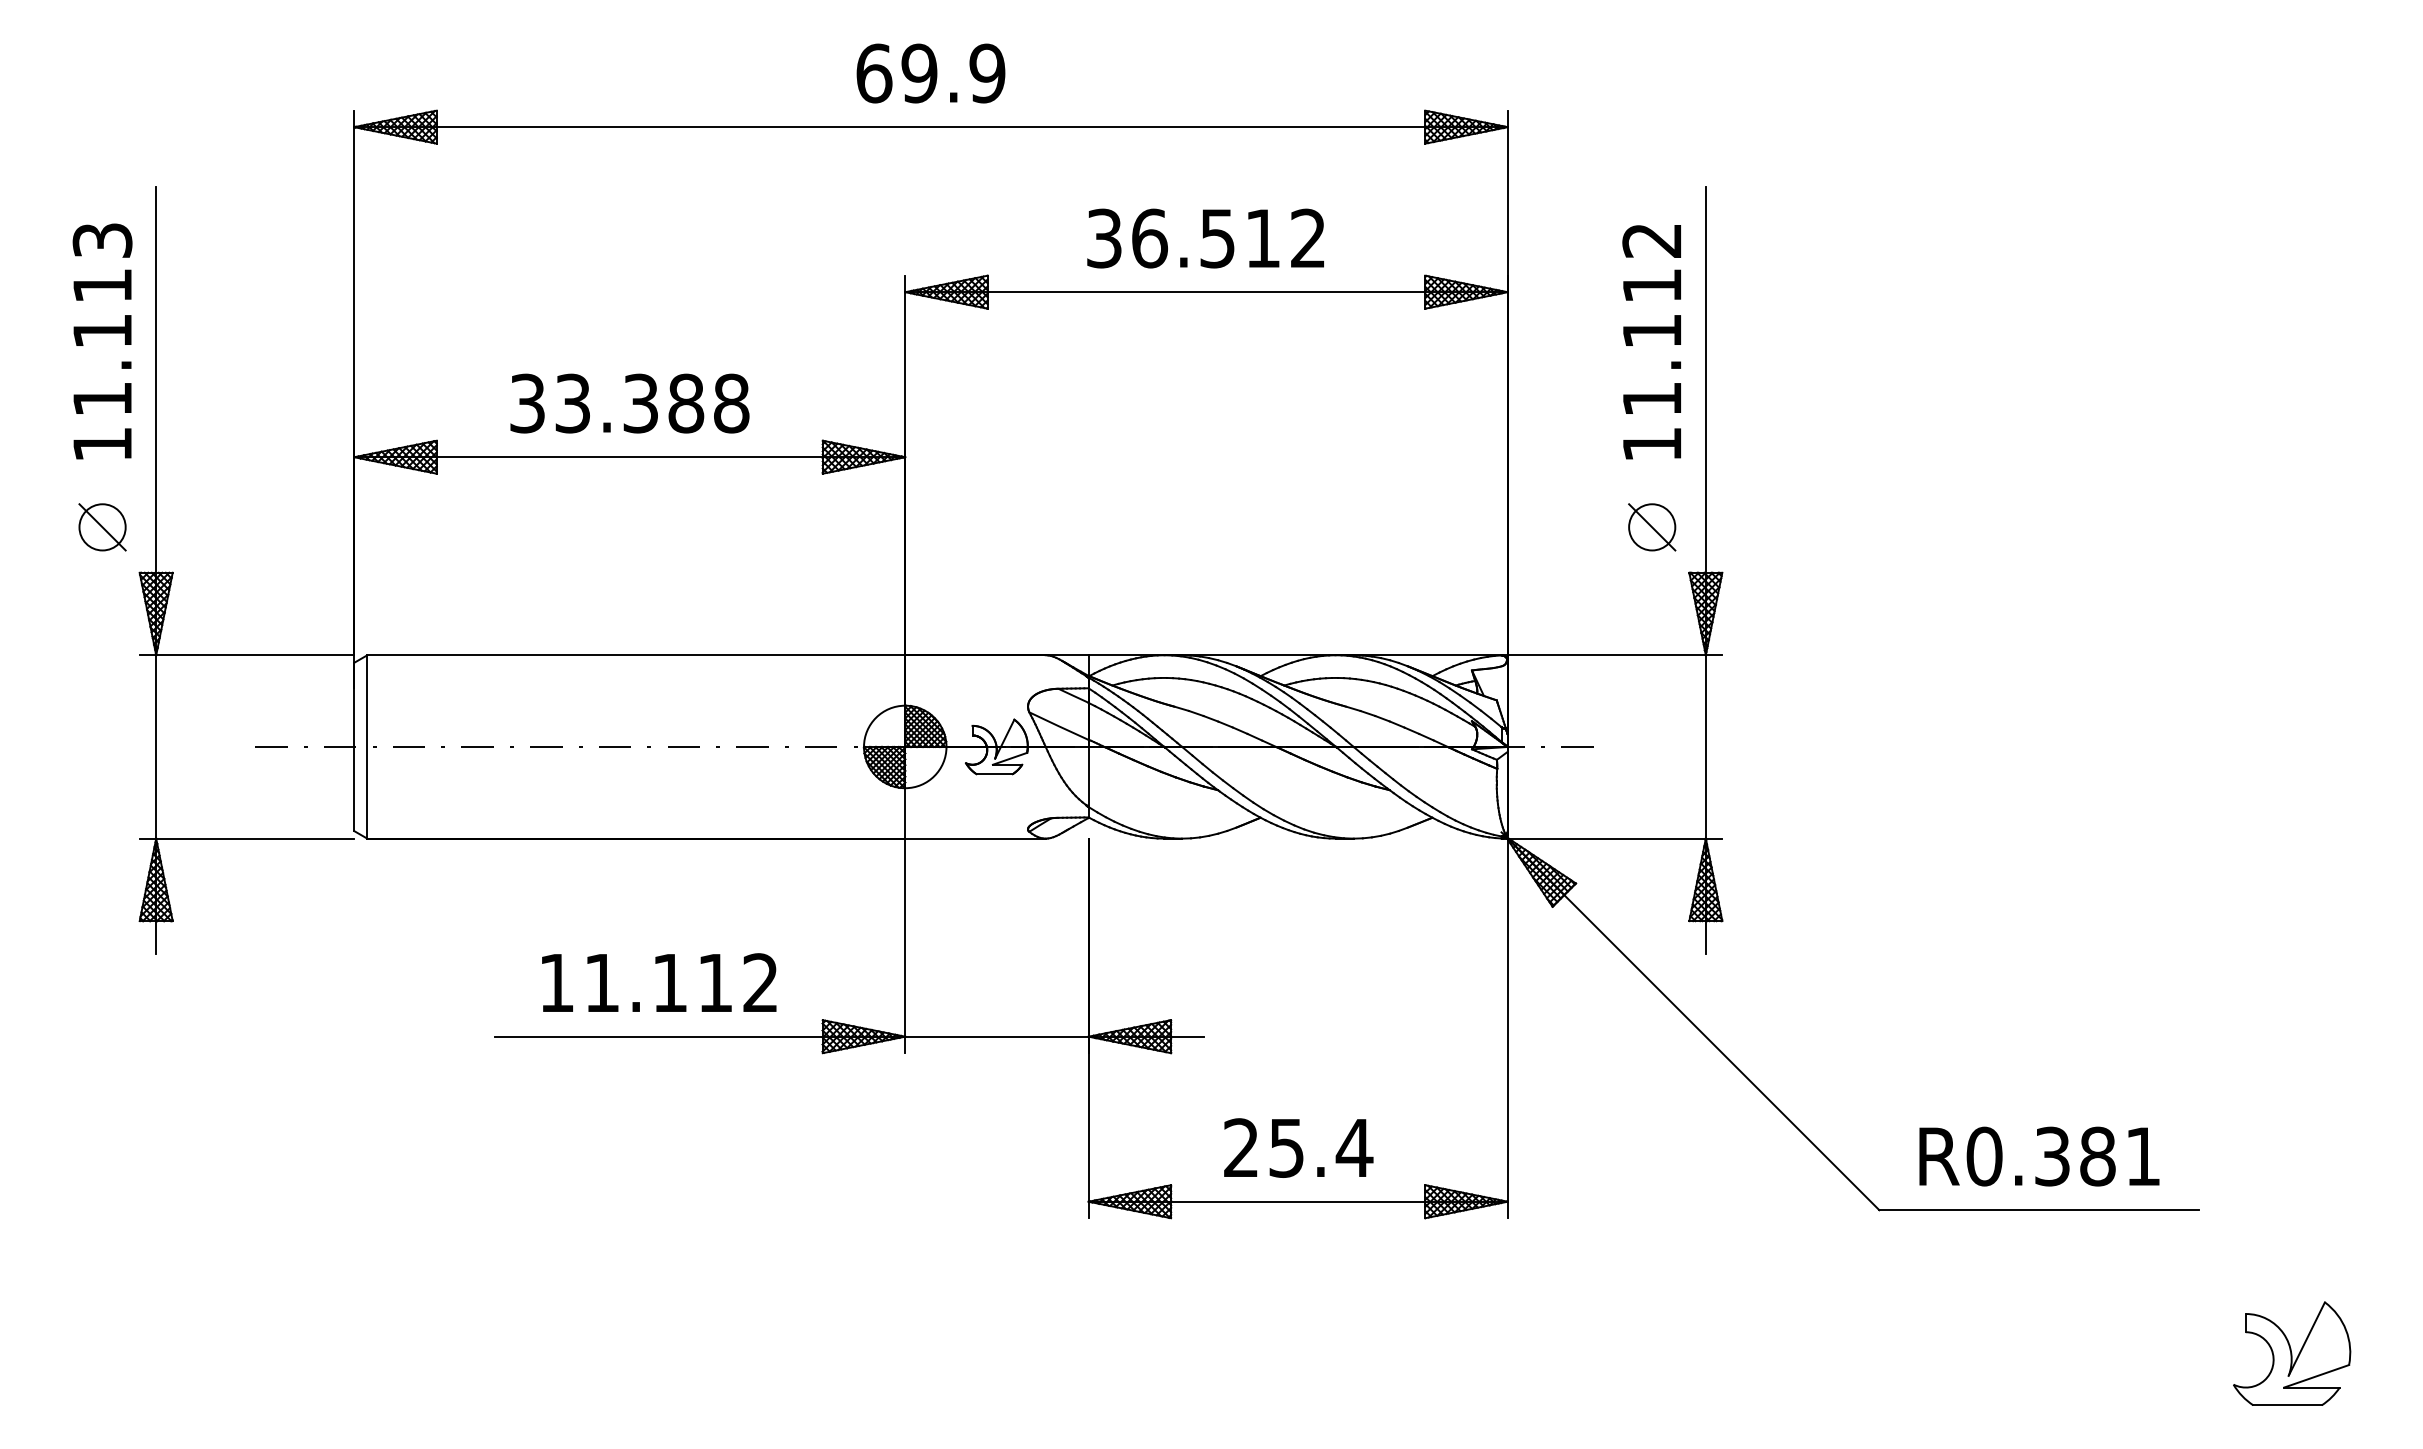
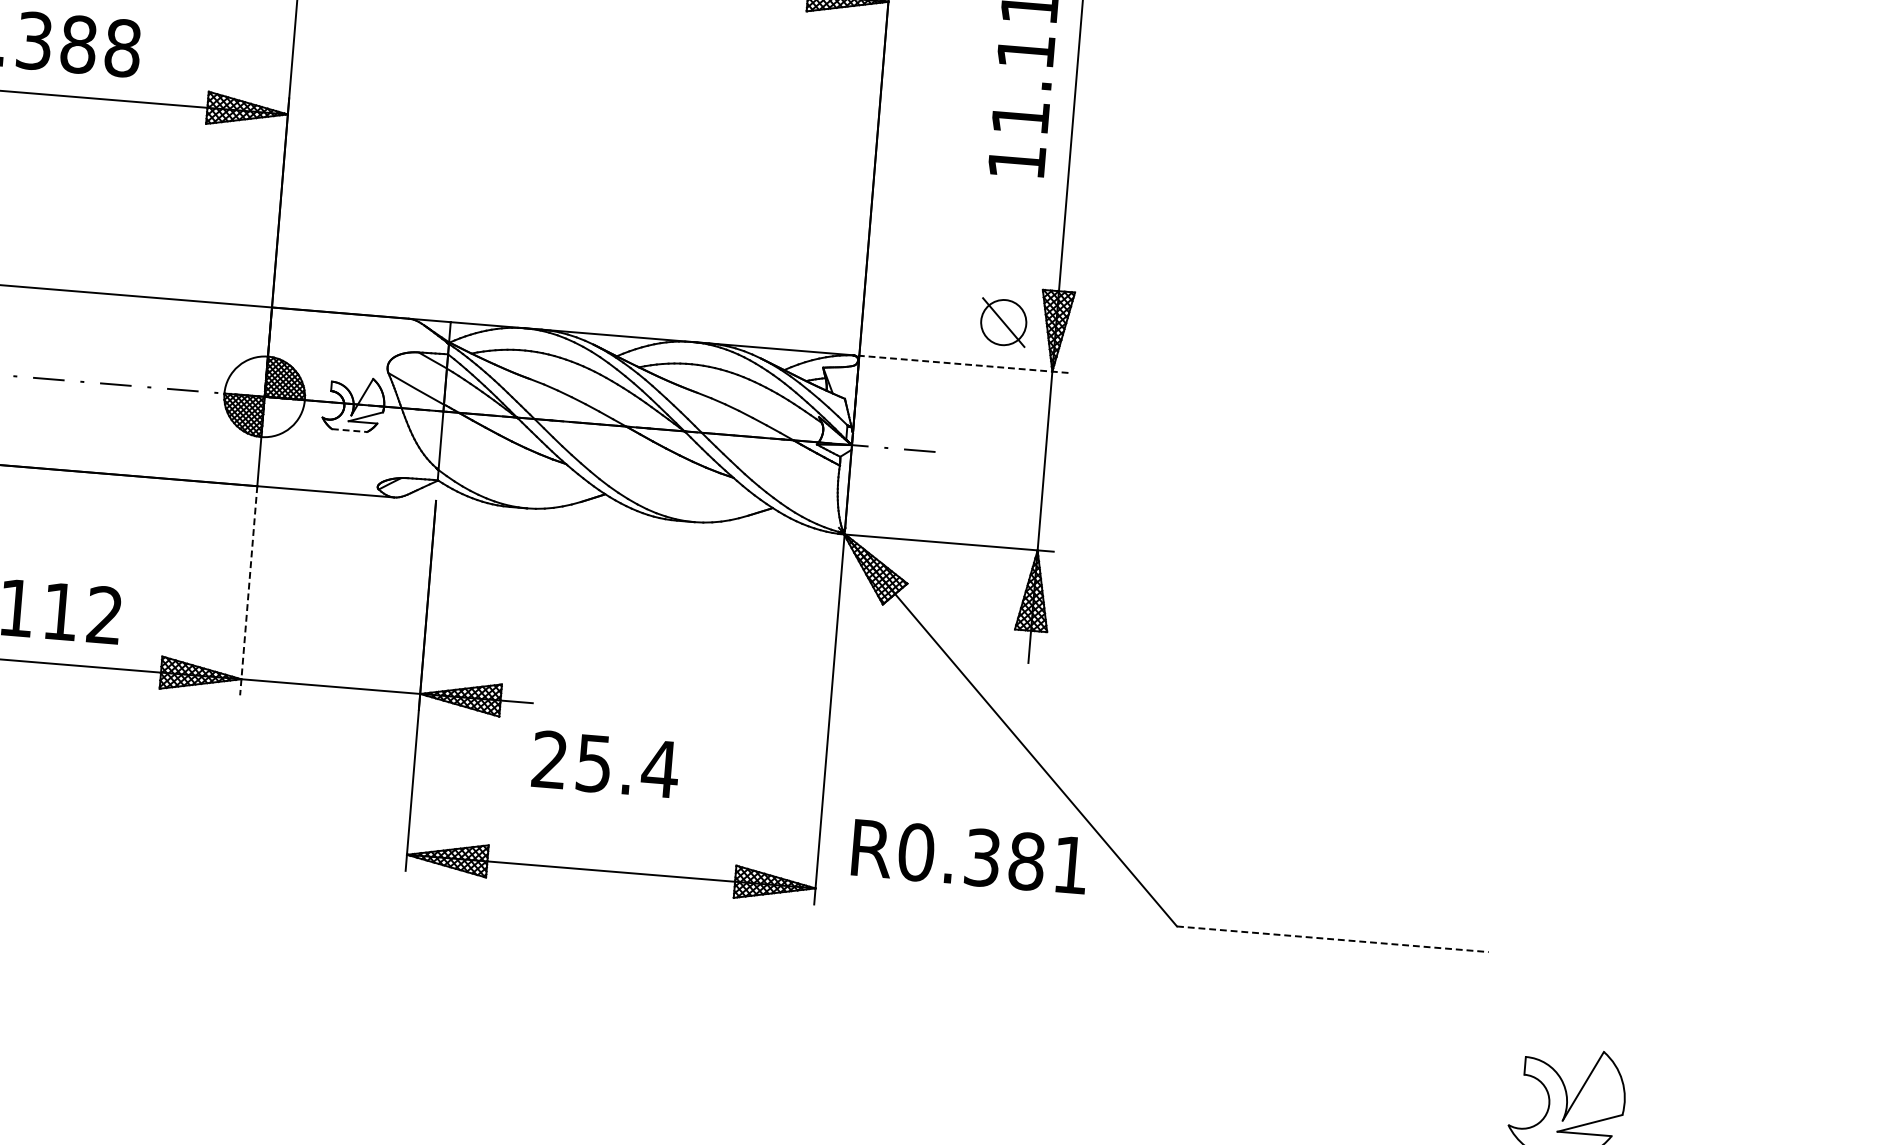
part: (1652, 527) -> (1004, 322), moved
line: (1611, 655) -> (960, 364), solid -> dashed
line: (995, 774) -> (350, 430), solid -> dashed
line: (905, 946) -> (248, 591), solid -> dashed
text: (1298, 1147) -> (605, 763), moved
text: (2039, 1156) -> (969, 856), moved
line: (2039, 1210) -> (1333, 939), solid -> dashed

